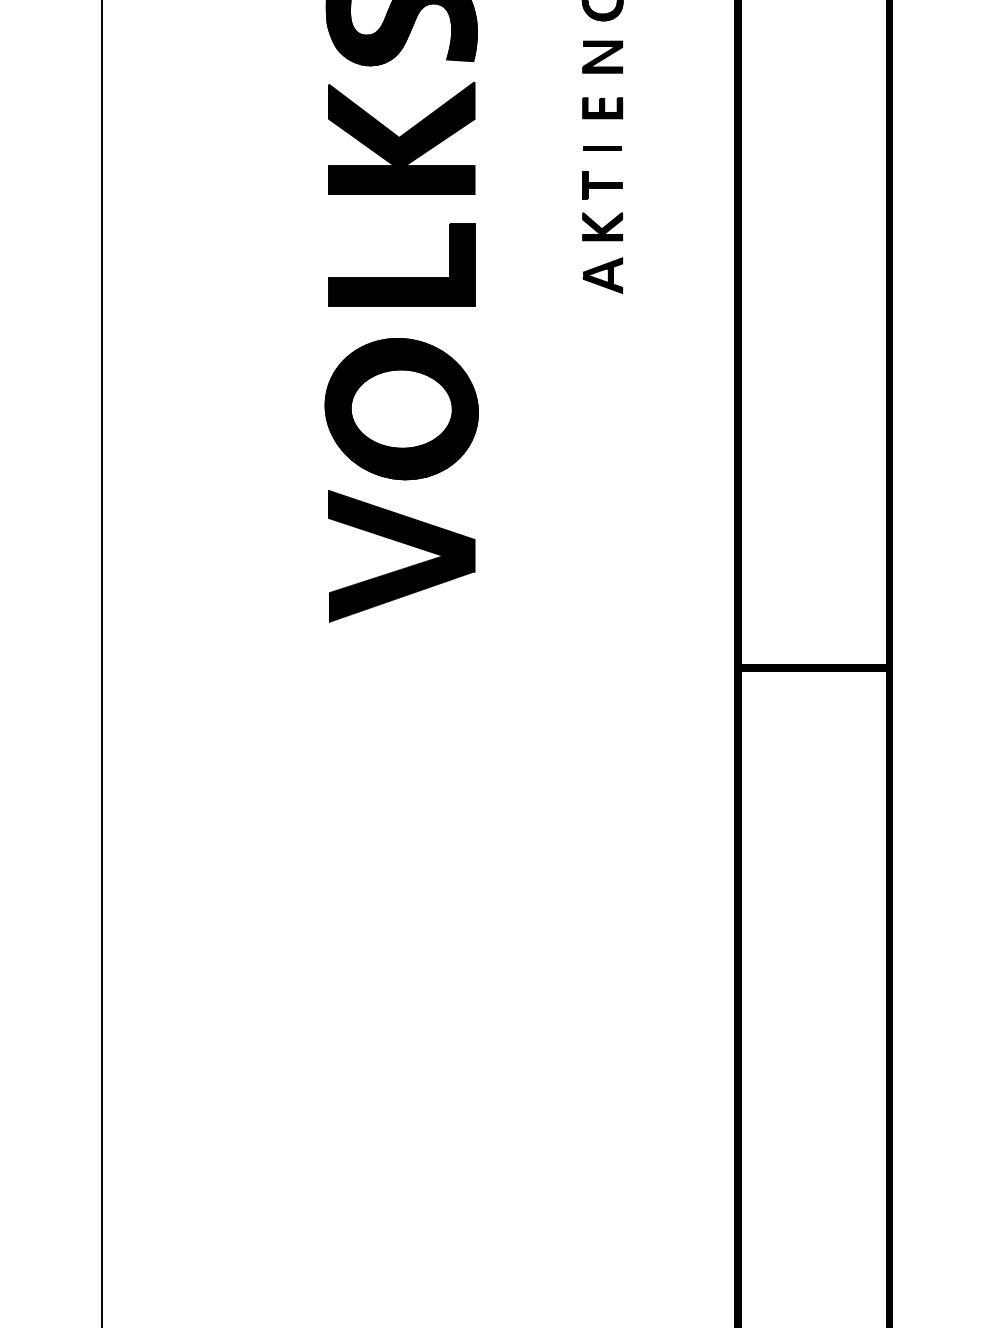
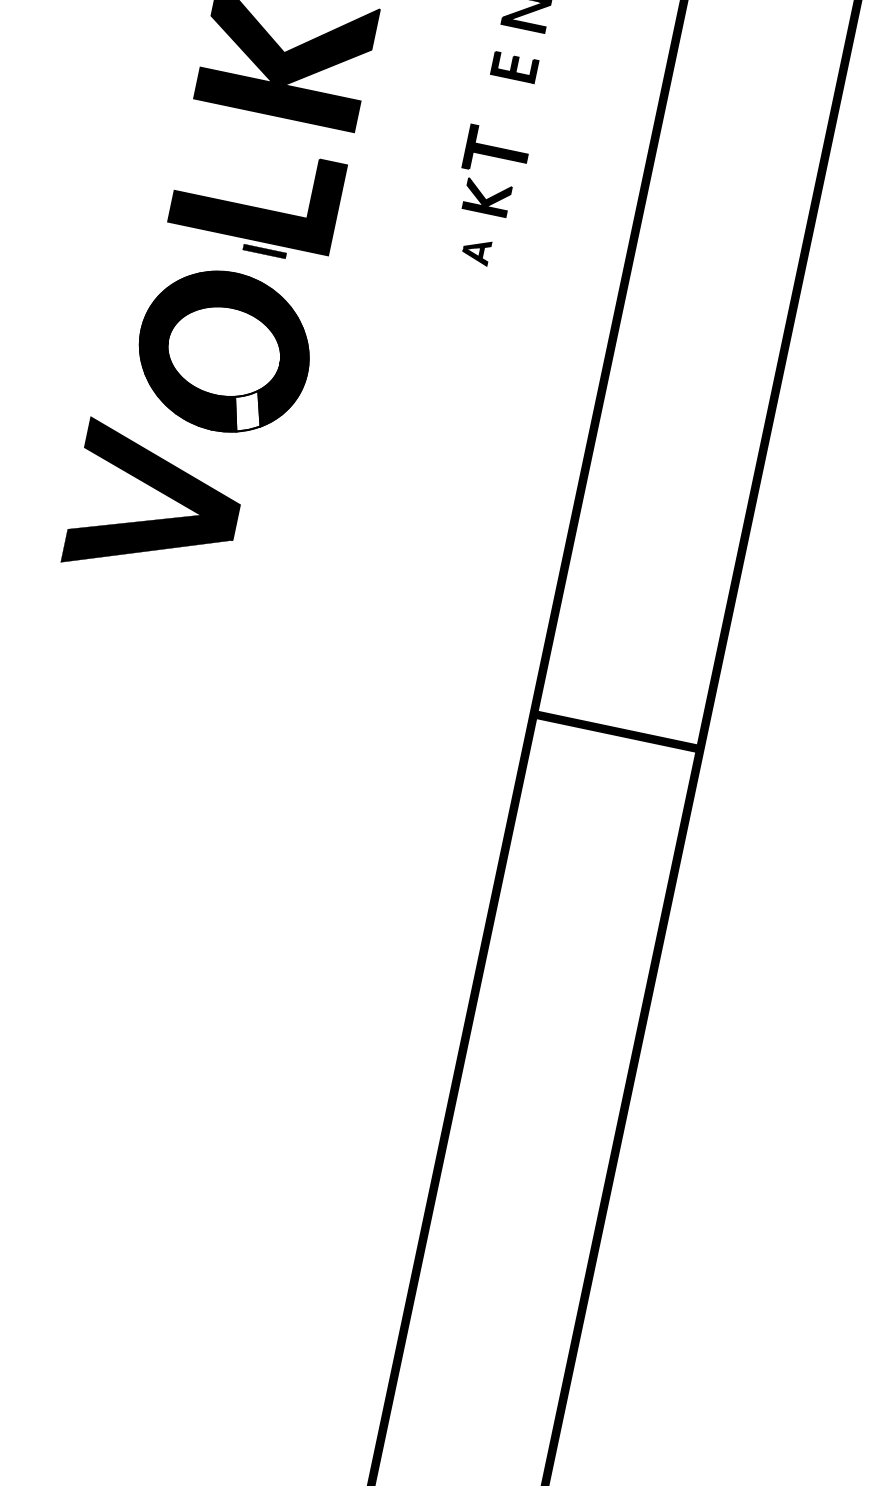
line: (602, 148) -> (264, 251), moved
part: (602, 185) -> (496, 152), size x1.4
part: (602, 275) -> (475, 251), size x0.6
fill: (433, 456) -> (248, 411), removed
part: (405, 544) -> (162, 494), moved

